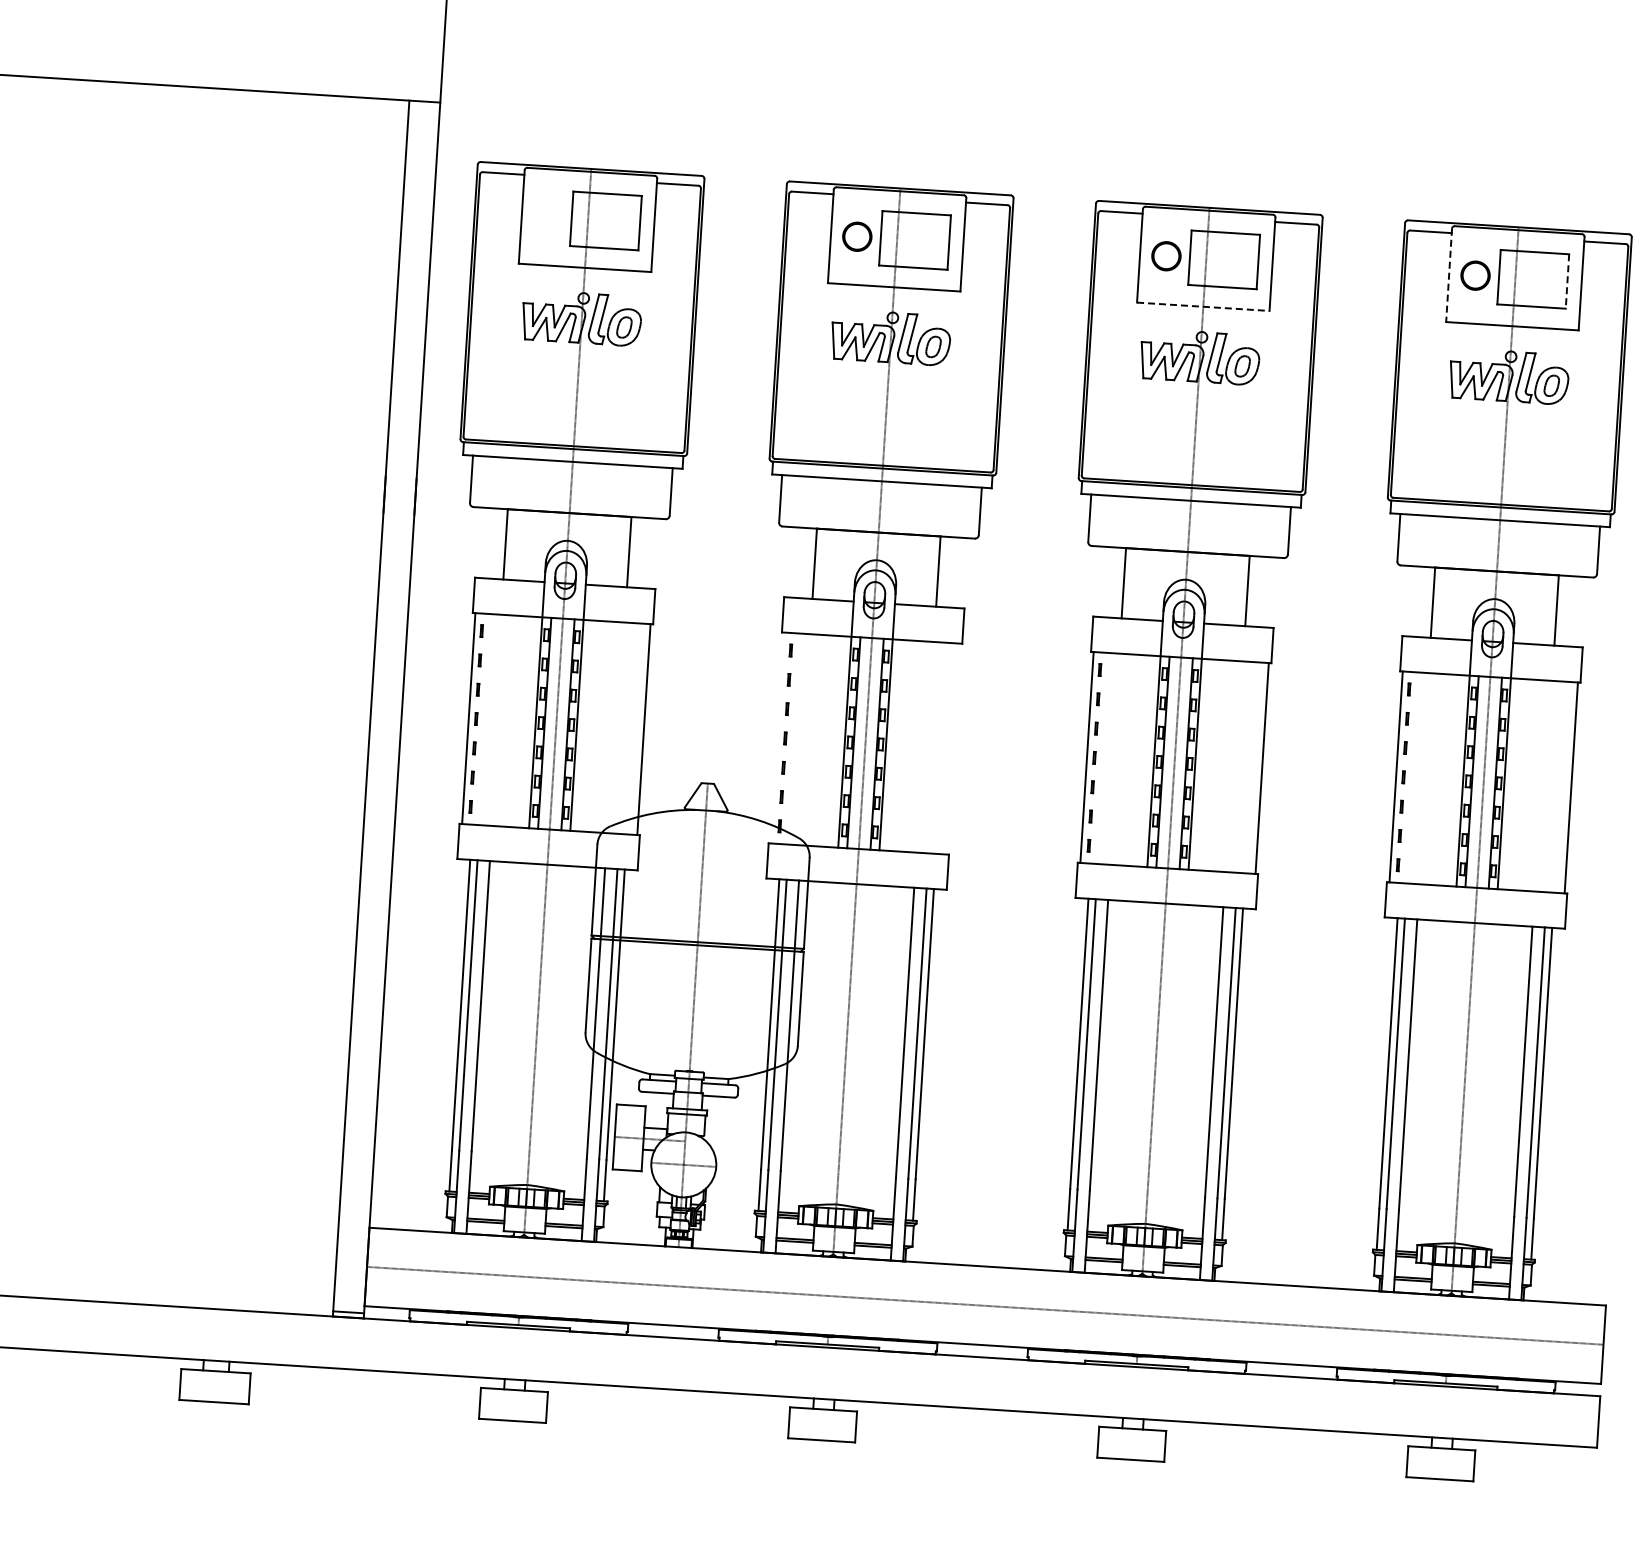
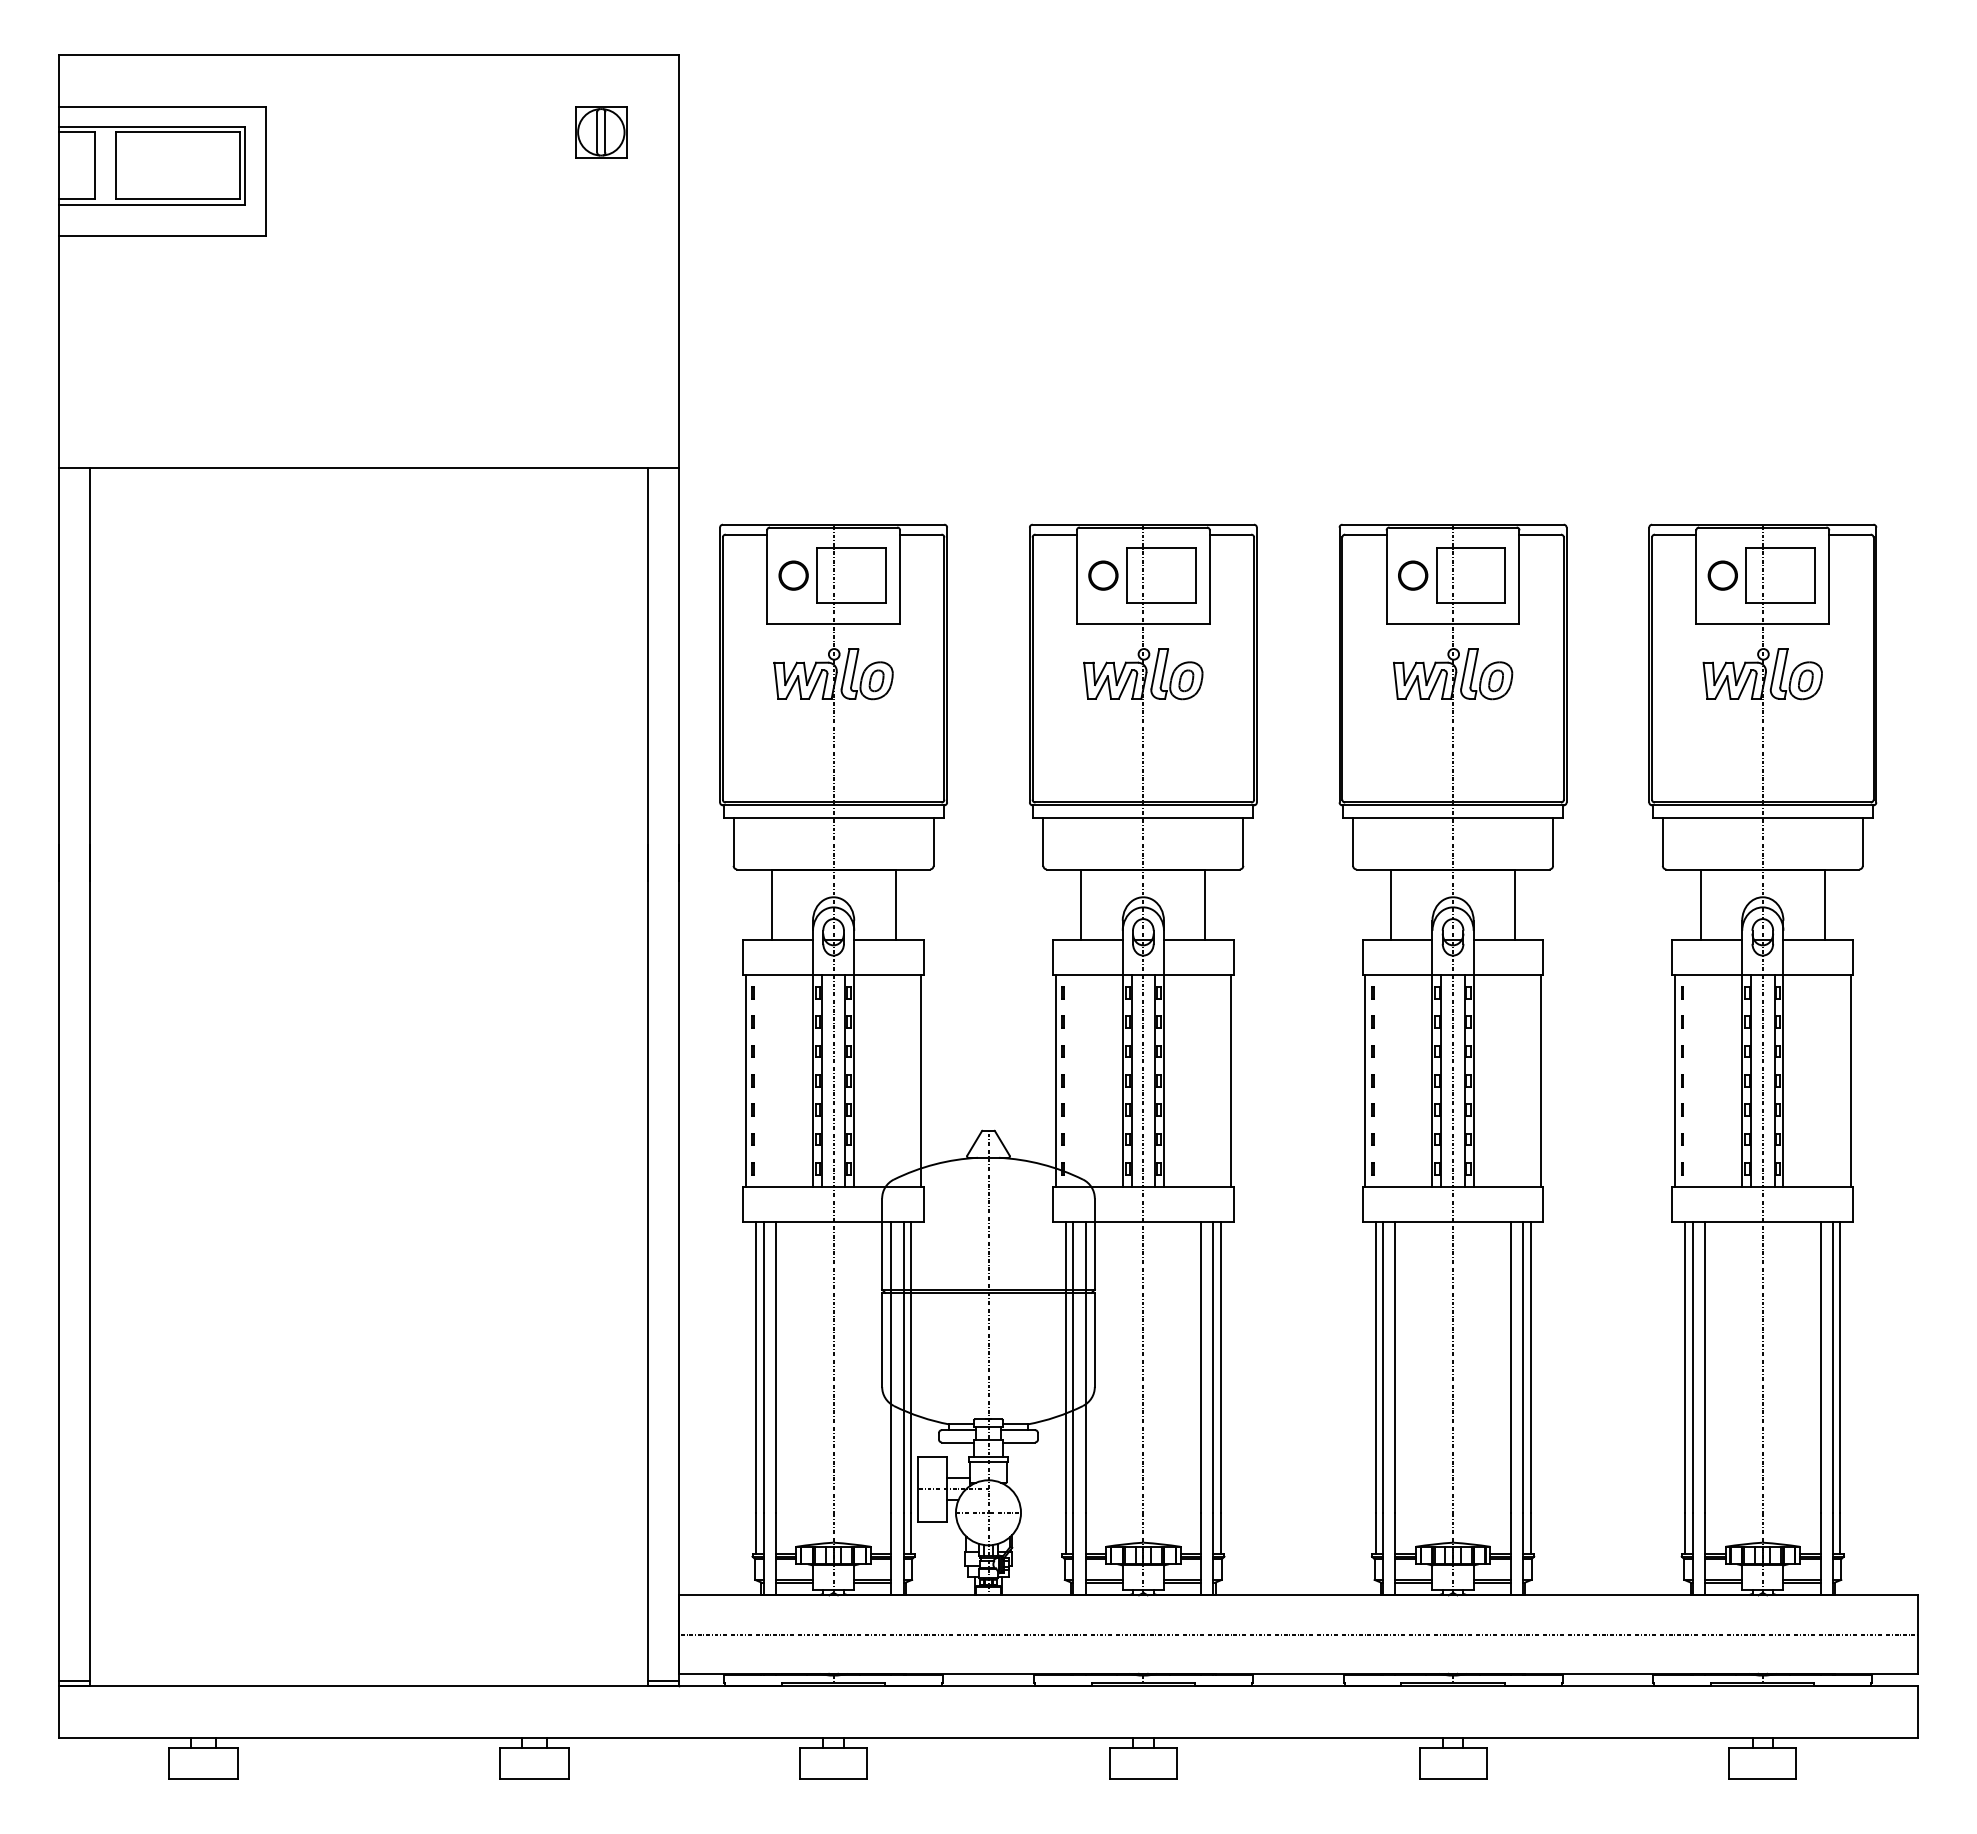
part: (548, 217) -> (793, 575), added
line: (1449, 275) -> (1696, 577), dashed -> solid
line: (1566, 282) -> (1814, 576), dashed -> solid
line: (1203, 306) -> (1453, 623), dashed -> solid
line: (777, 737) -> (1055, 1080), added
line: (953, 748) -> (1231, 1080), added

